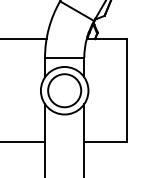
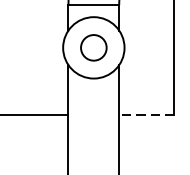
circle: (64, 90) -> (93, 47), size x0.6
line: (105, 142) -> (146, 114), solid -> dashed

